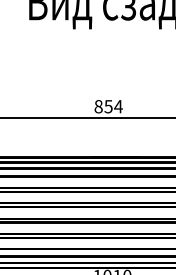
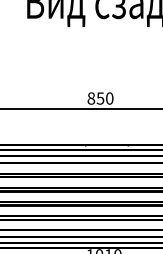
text: (118, 106) -> (109, 98), 854 -> 850

